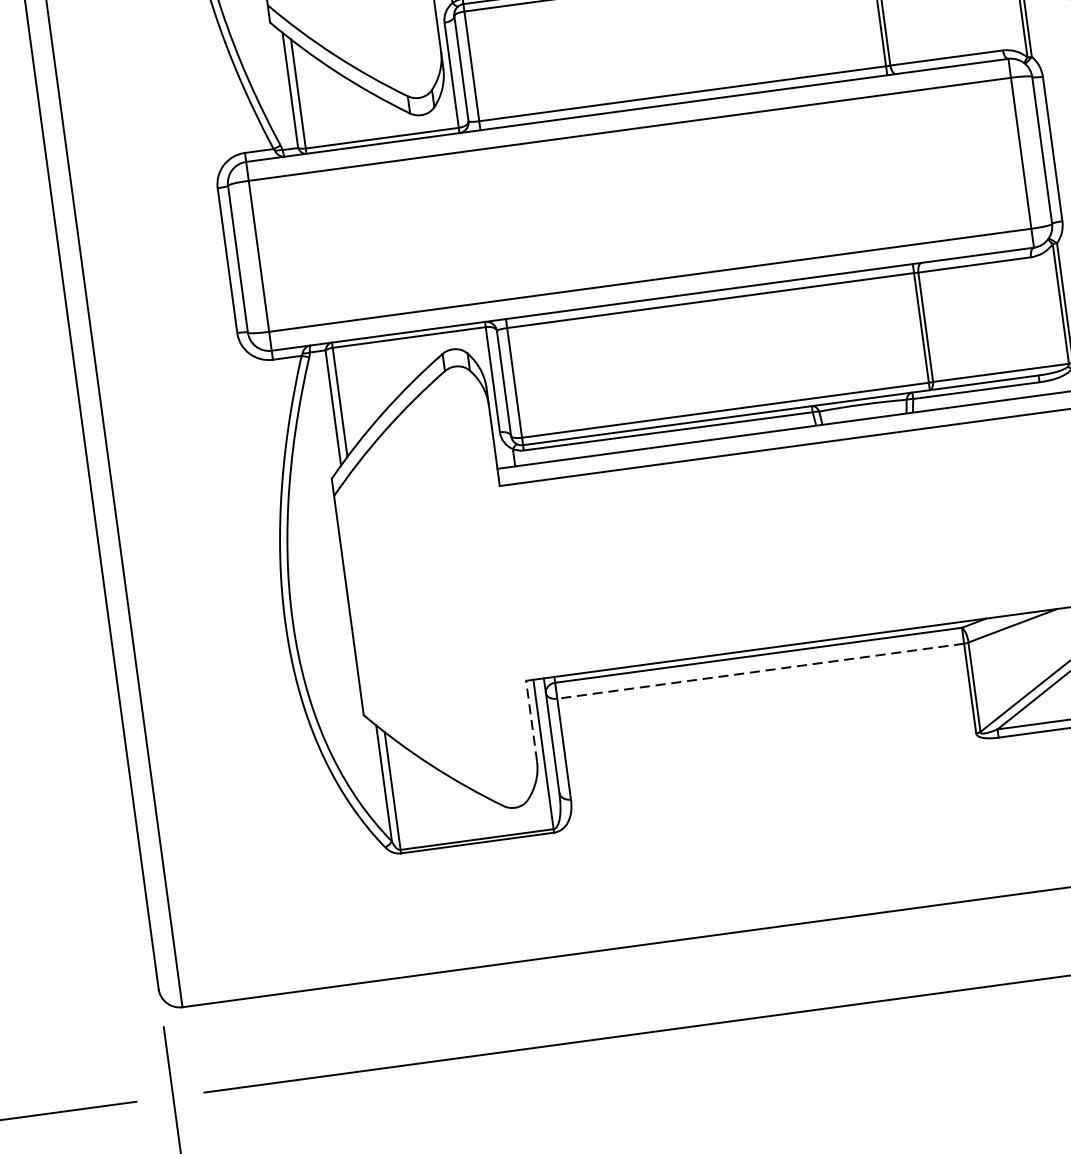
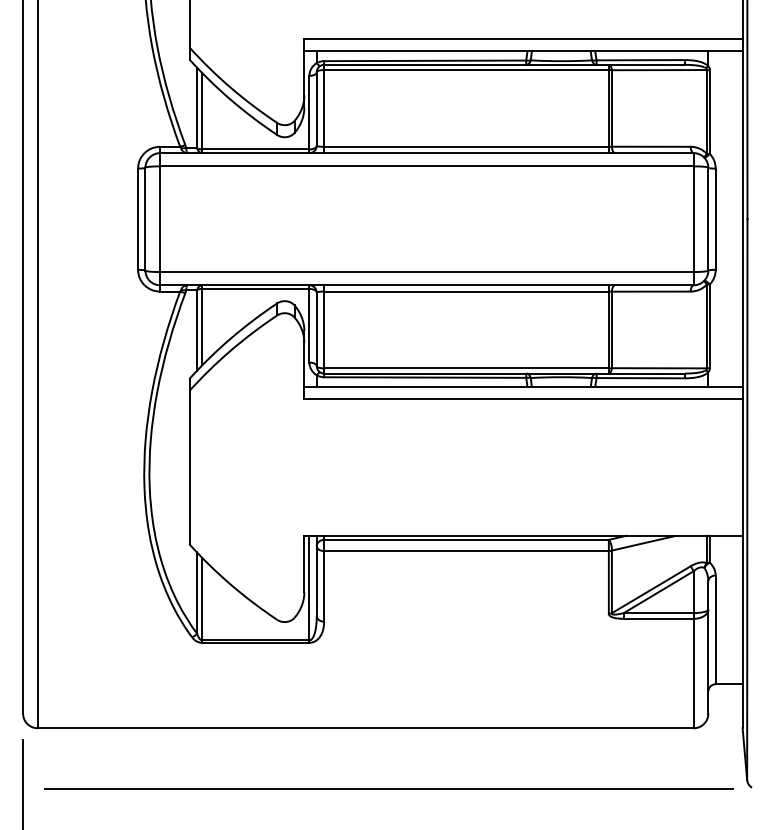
line: (759, 672) -> (465, 551), dashed -> solid
line: (531, 720) -> (304, 563), dashed -> solid

